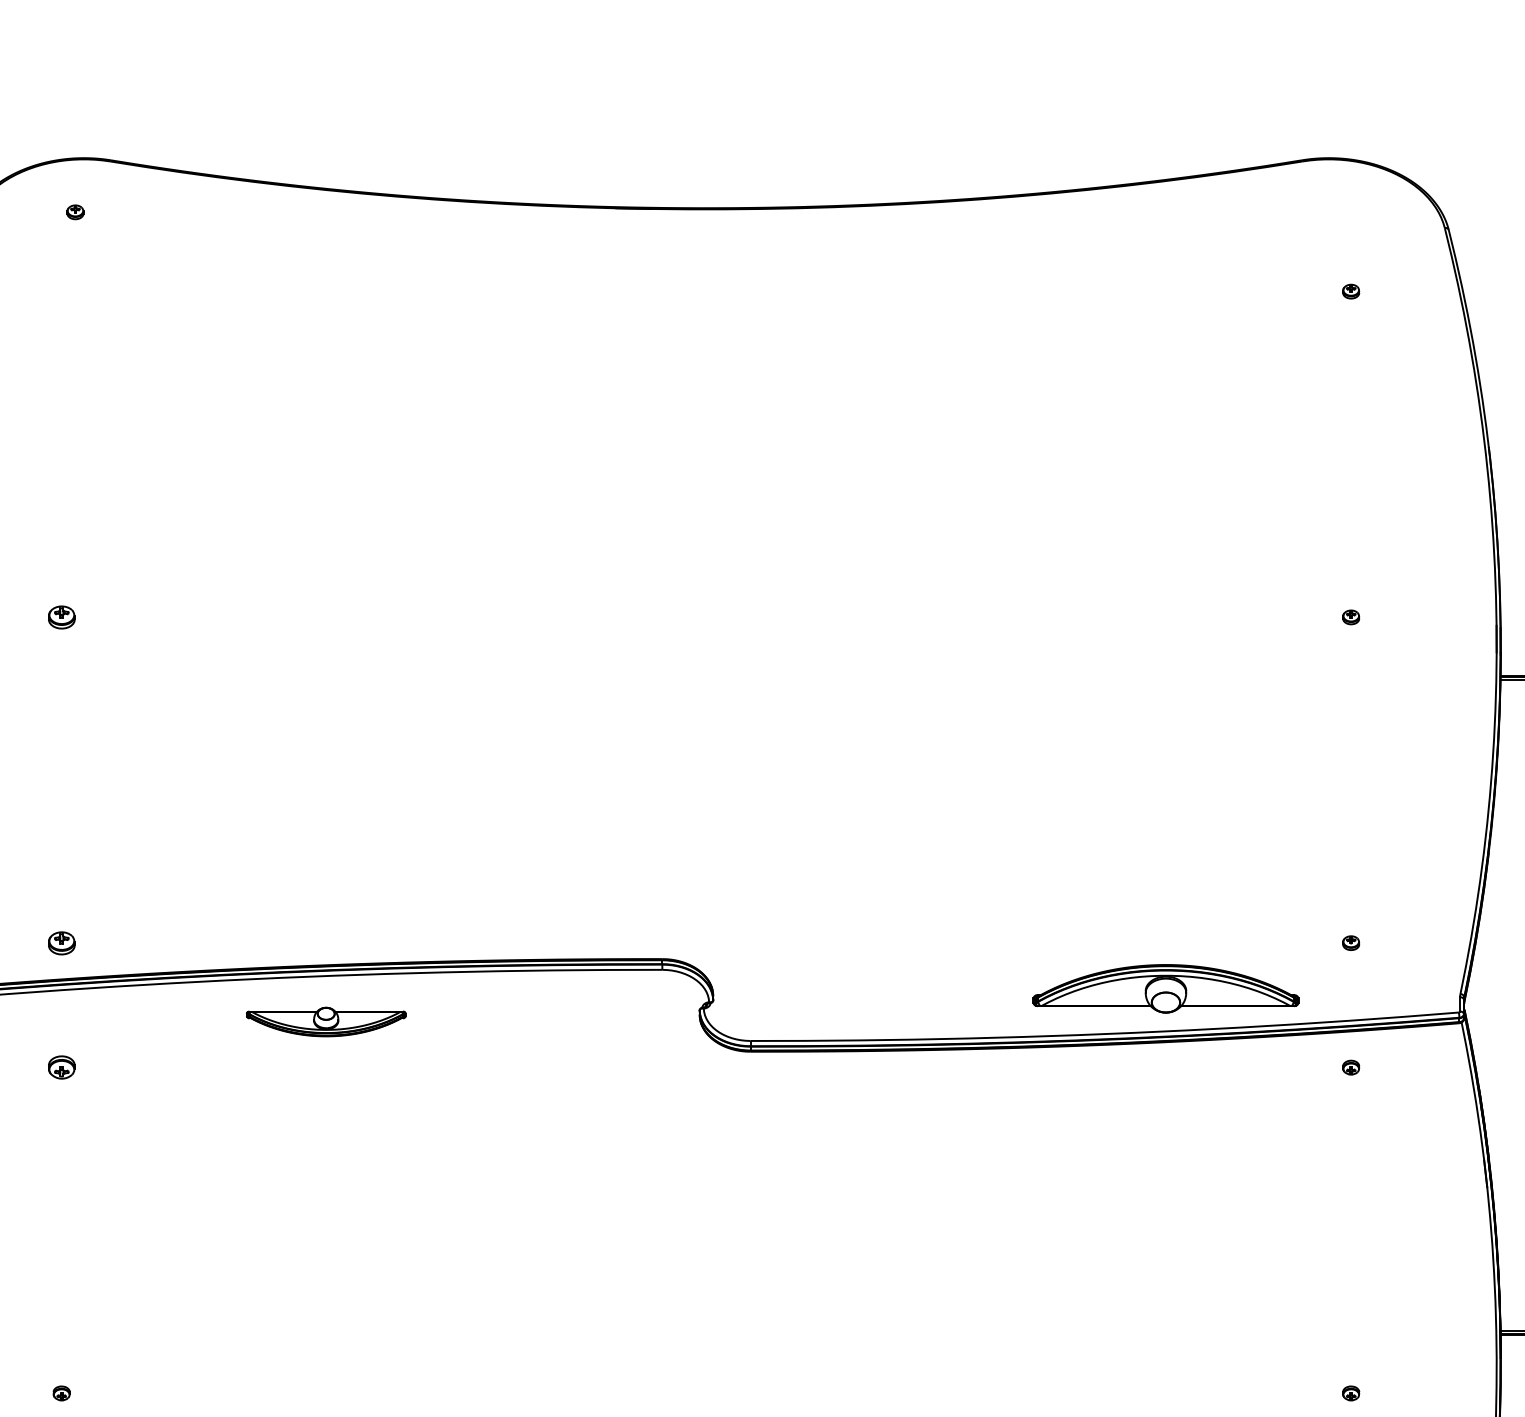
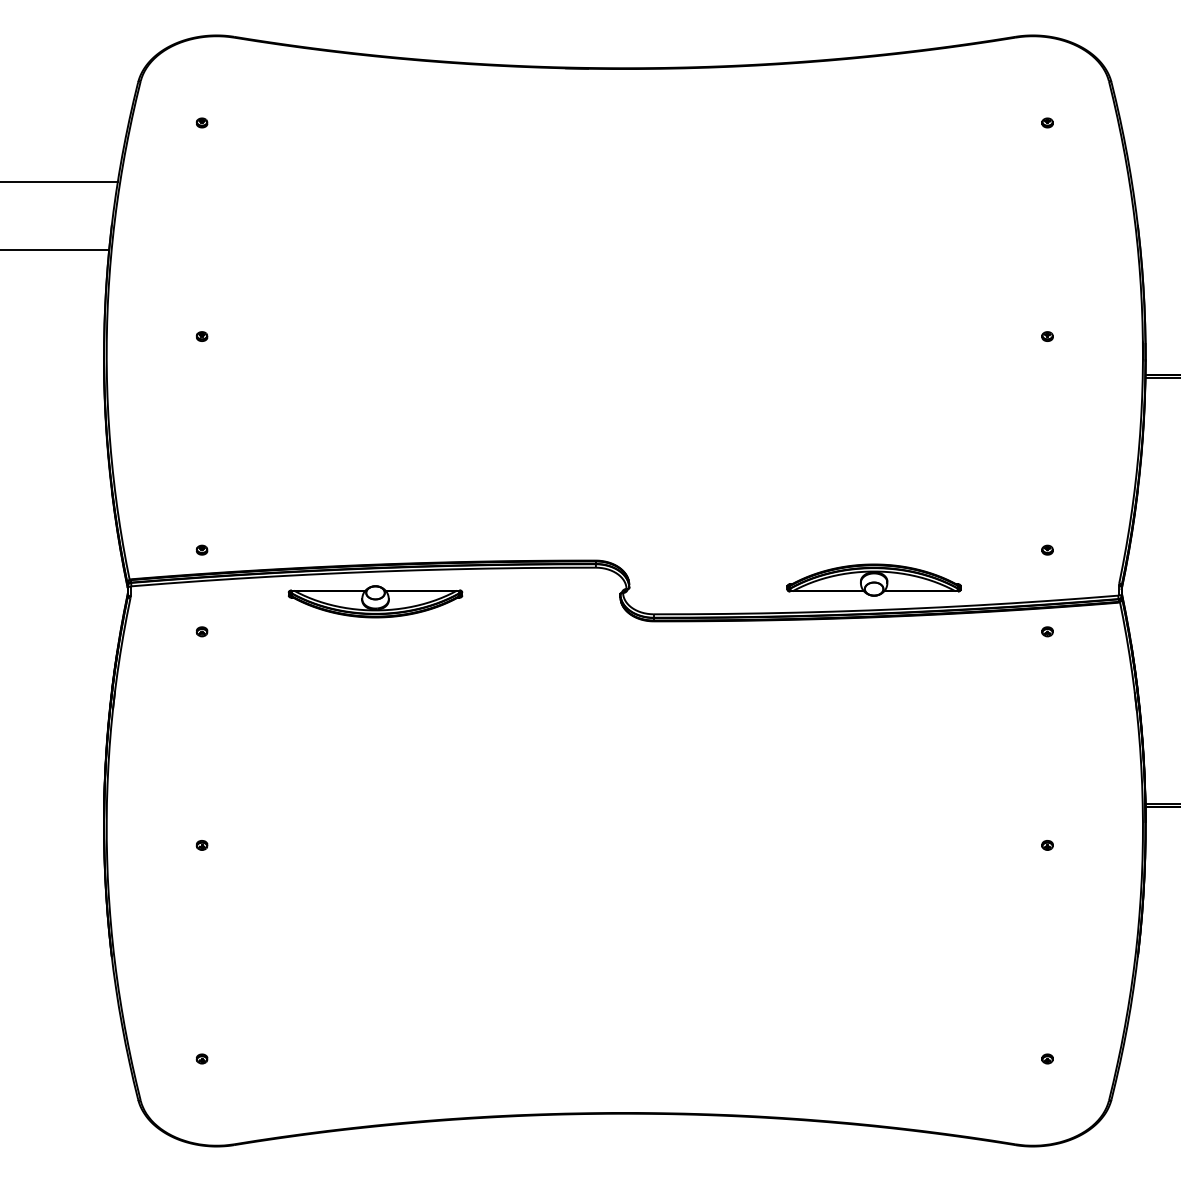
part: (74, 211) -> (201, 122), moved
part: (60, 617) -> (201, 336), size x0.62
part: (60, 942) -> (201, 549), size x0.62
part: (1165, 987) -> (873, 579), moved
part: (326, 1021) -> (375, 601), size x1.67
part: (60, 1067) -> (201, 631), size x0.62

